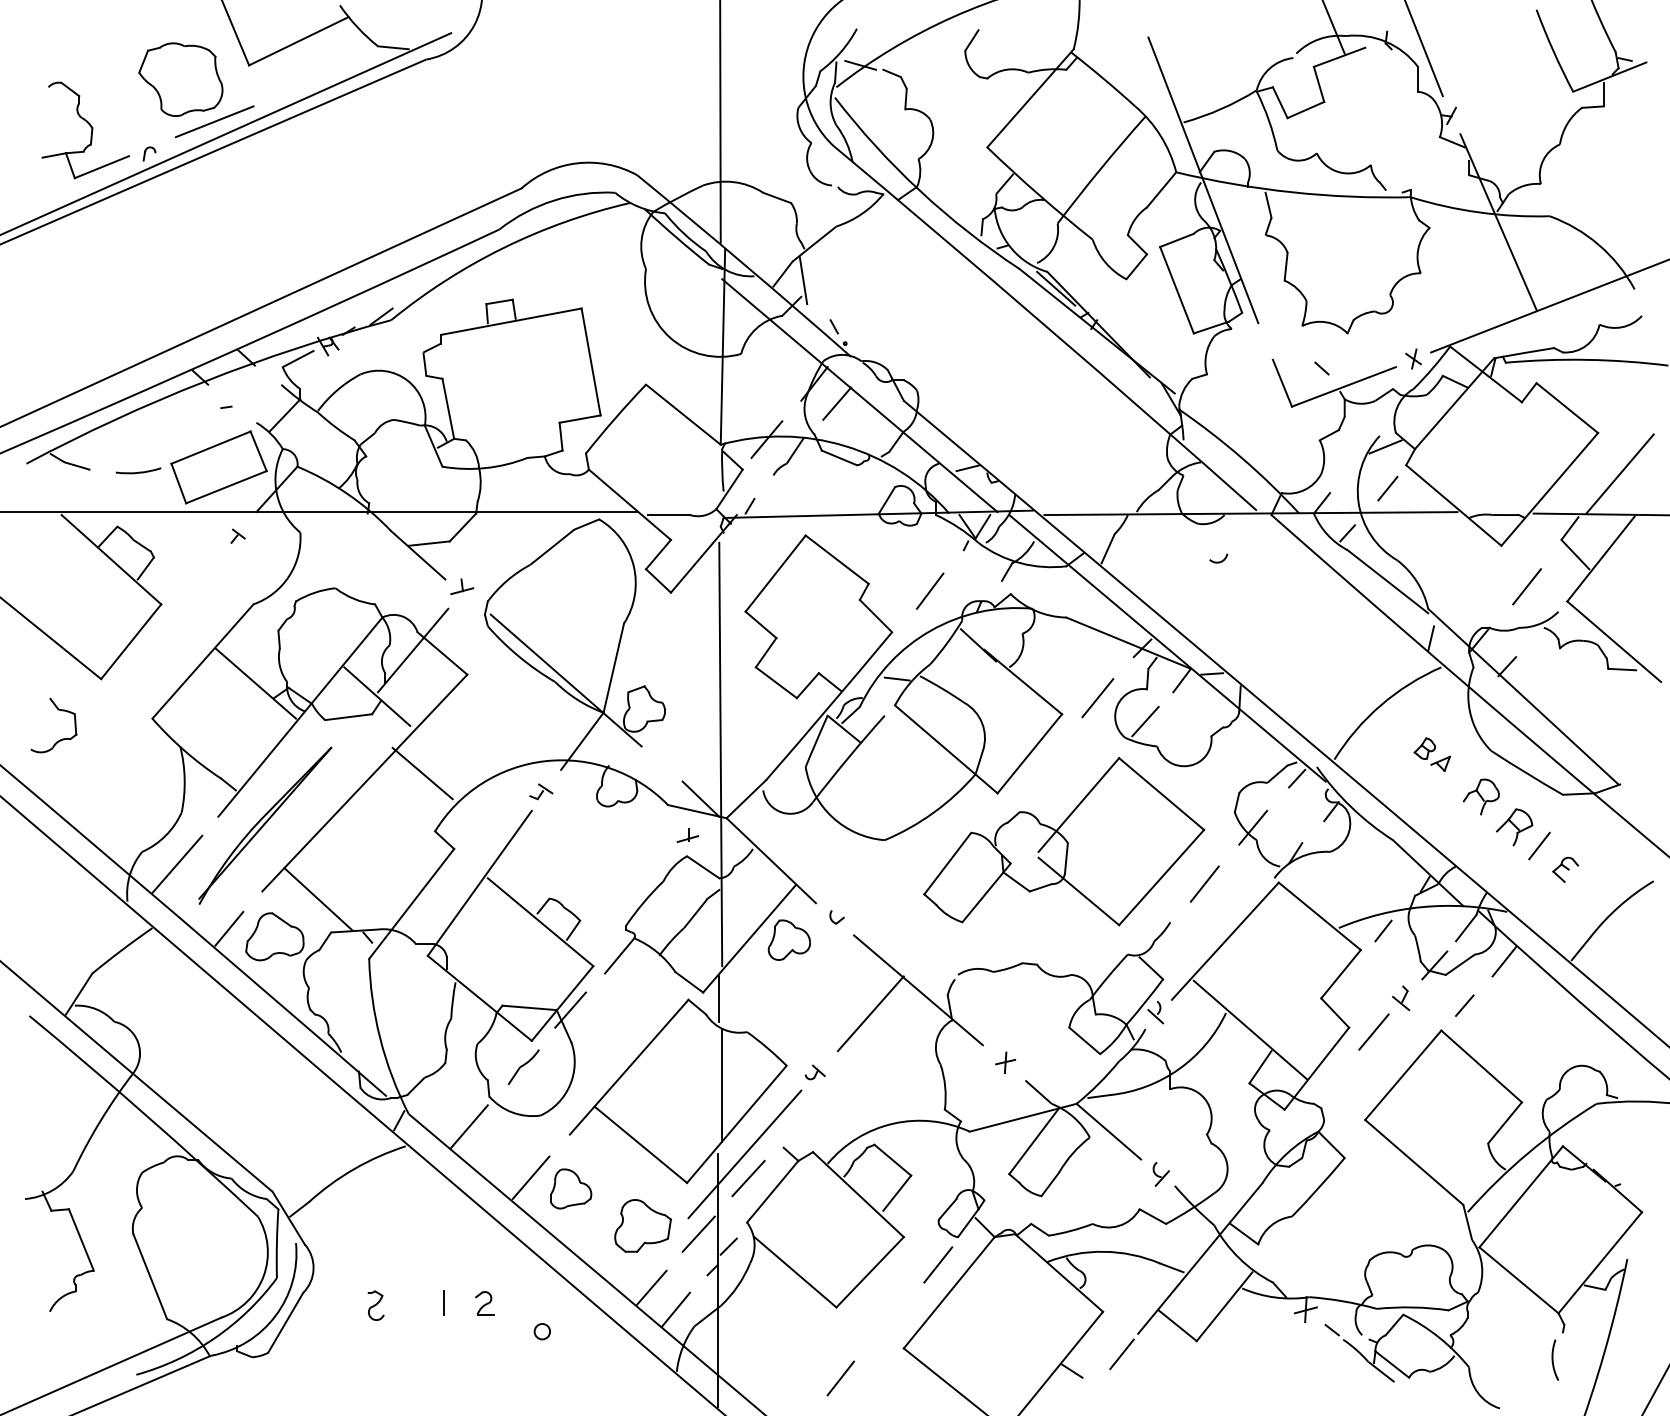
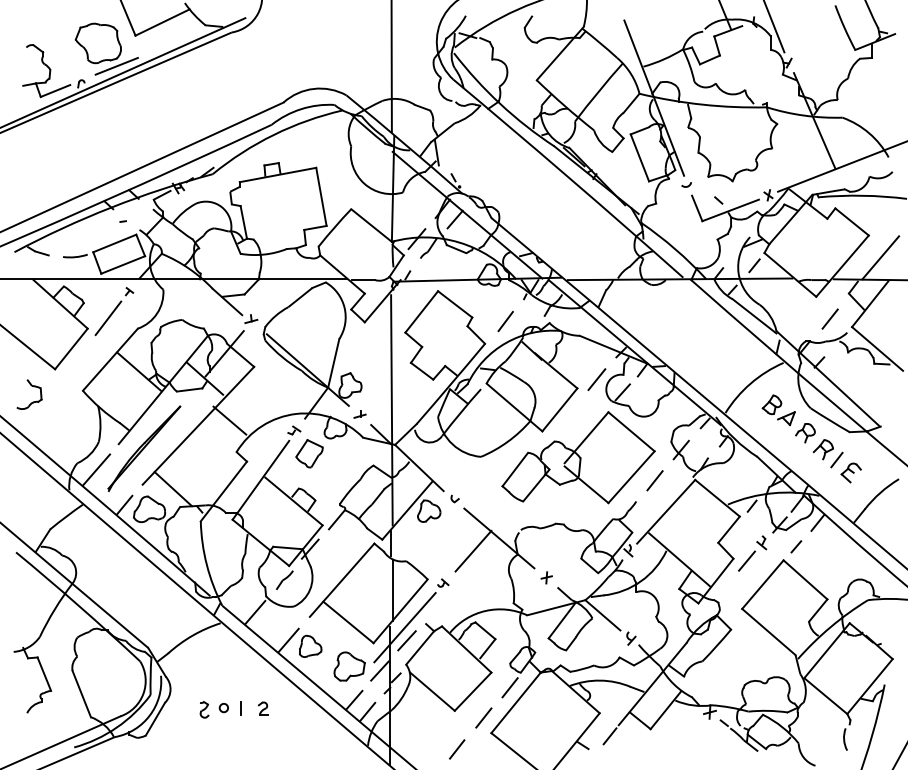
arc: (1220, 559) -> (687, 185), moved
line: (199, 585) -> (108, 318), added
part: (1431, 754) -> (778, 410), size x1.67
part: (569, 834) -> (309, 453), added
part: (686, 835) -> (359, 414), moved
part: (1564, 868) -> (850, 472), size x1.43
line: (889, 1319) -> (483, 717), added
circle: (541, 1332) -> (223, 708), moved

